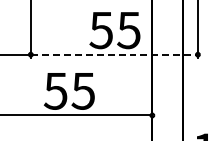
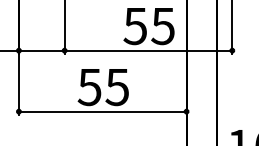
line: (114, 54) -> (148, 50), dashed -> solid

